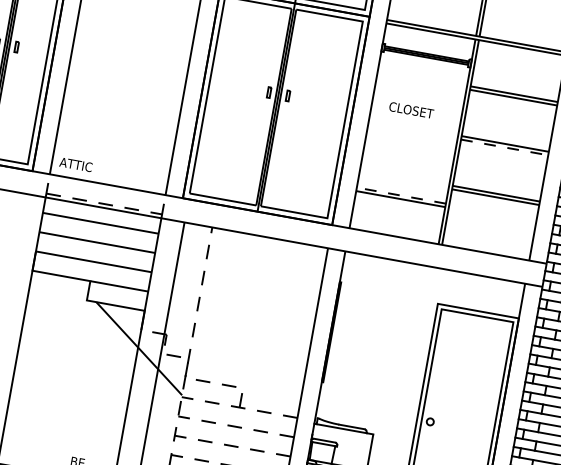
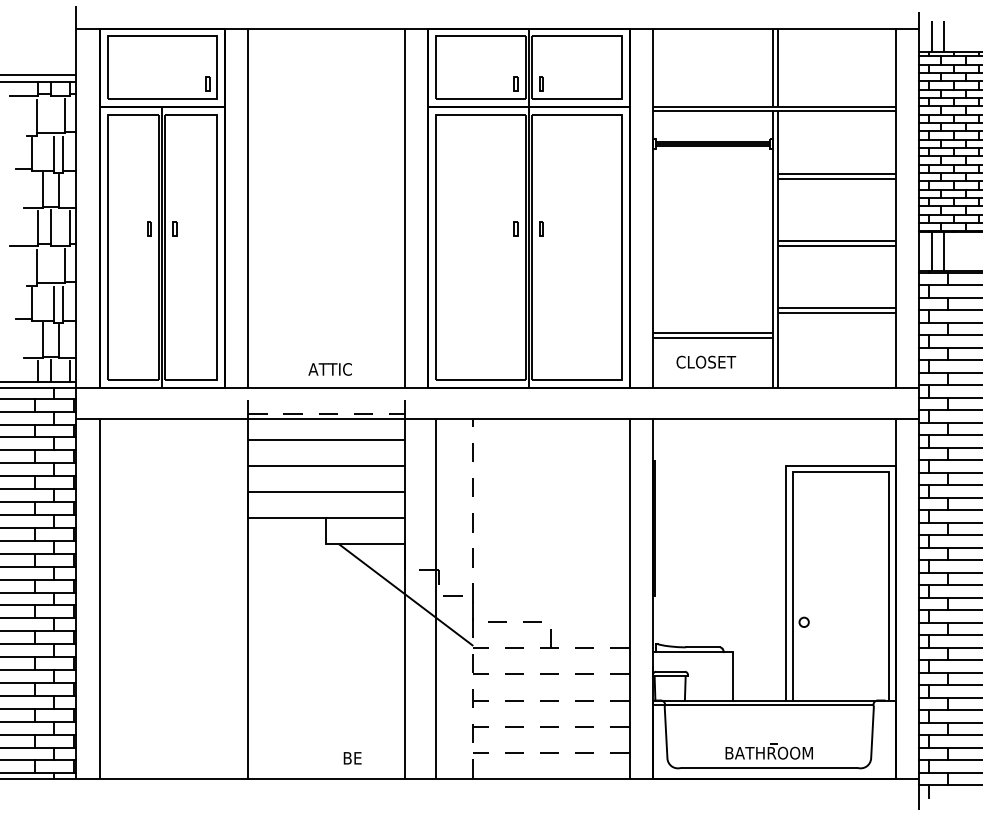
text: (411, 109) -> (706, 361), moved
line: (504, 147) -> (836, 245), dashed -> solid
text: (75, 164) -> (329, 369), moved
line: (400, 195) -> (712, 333), dashed -> solid

